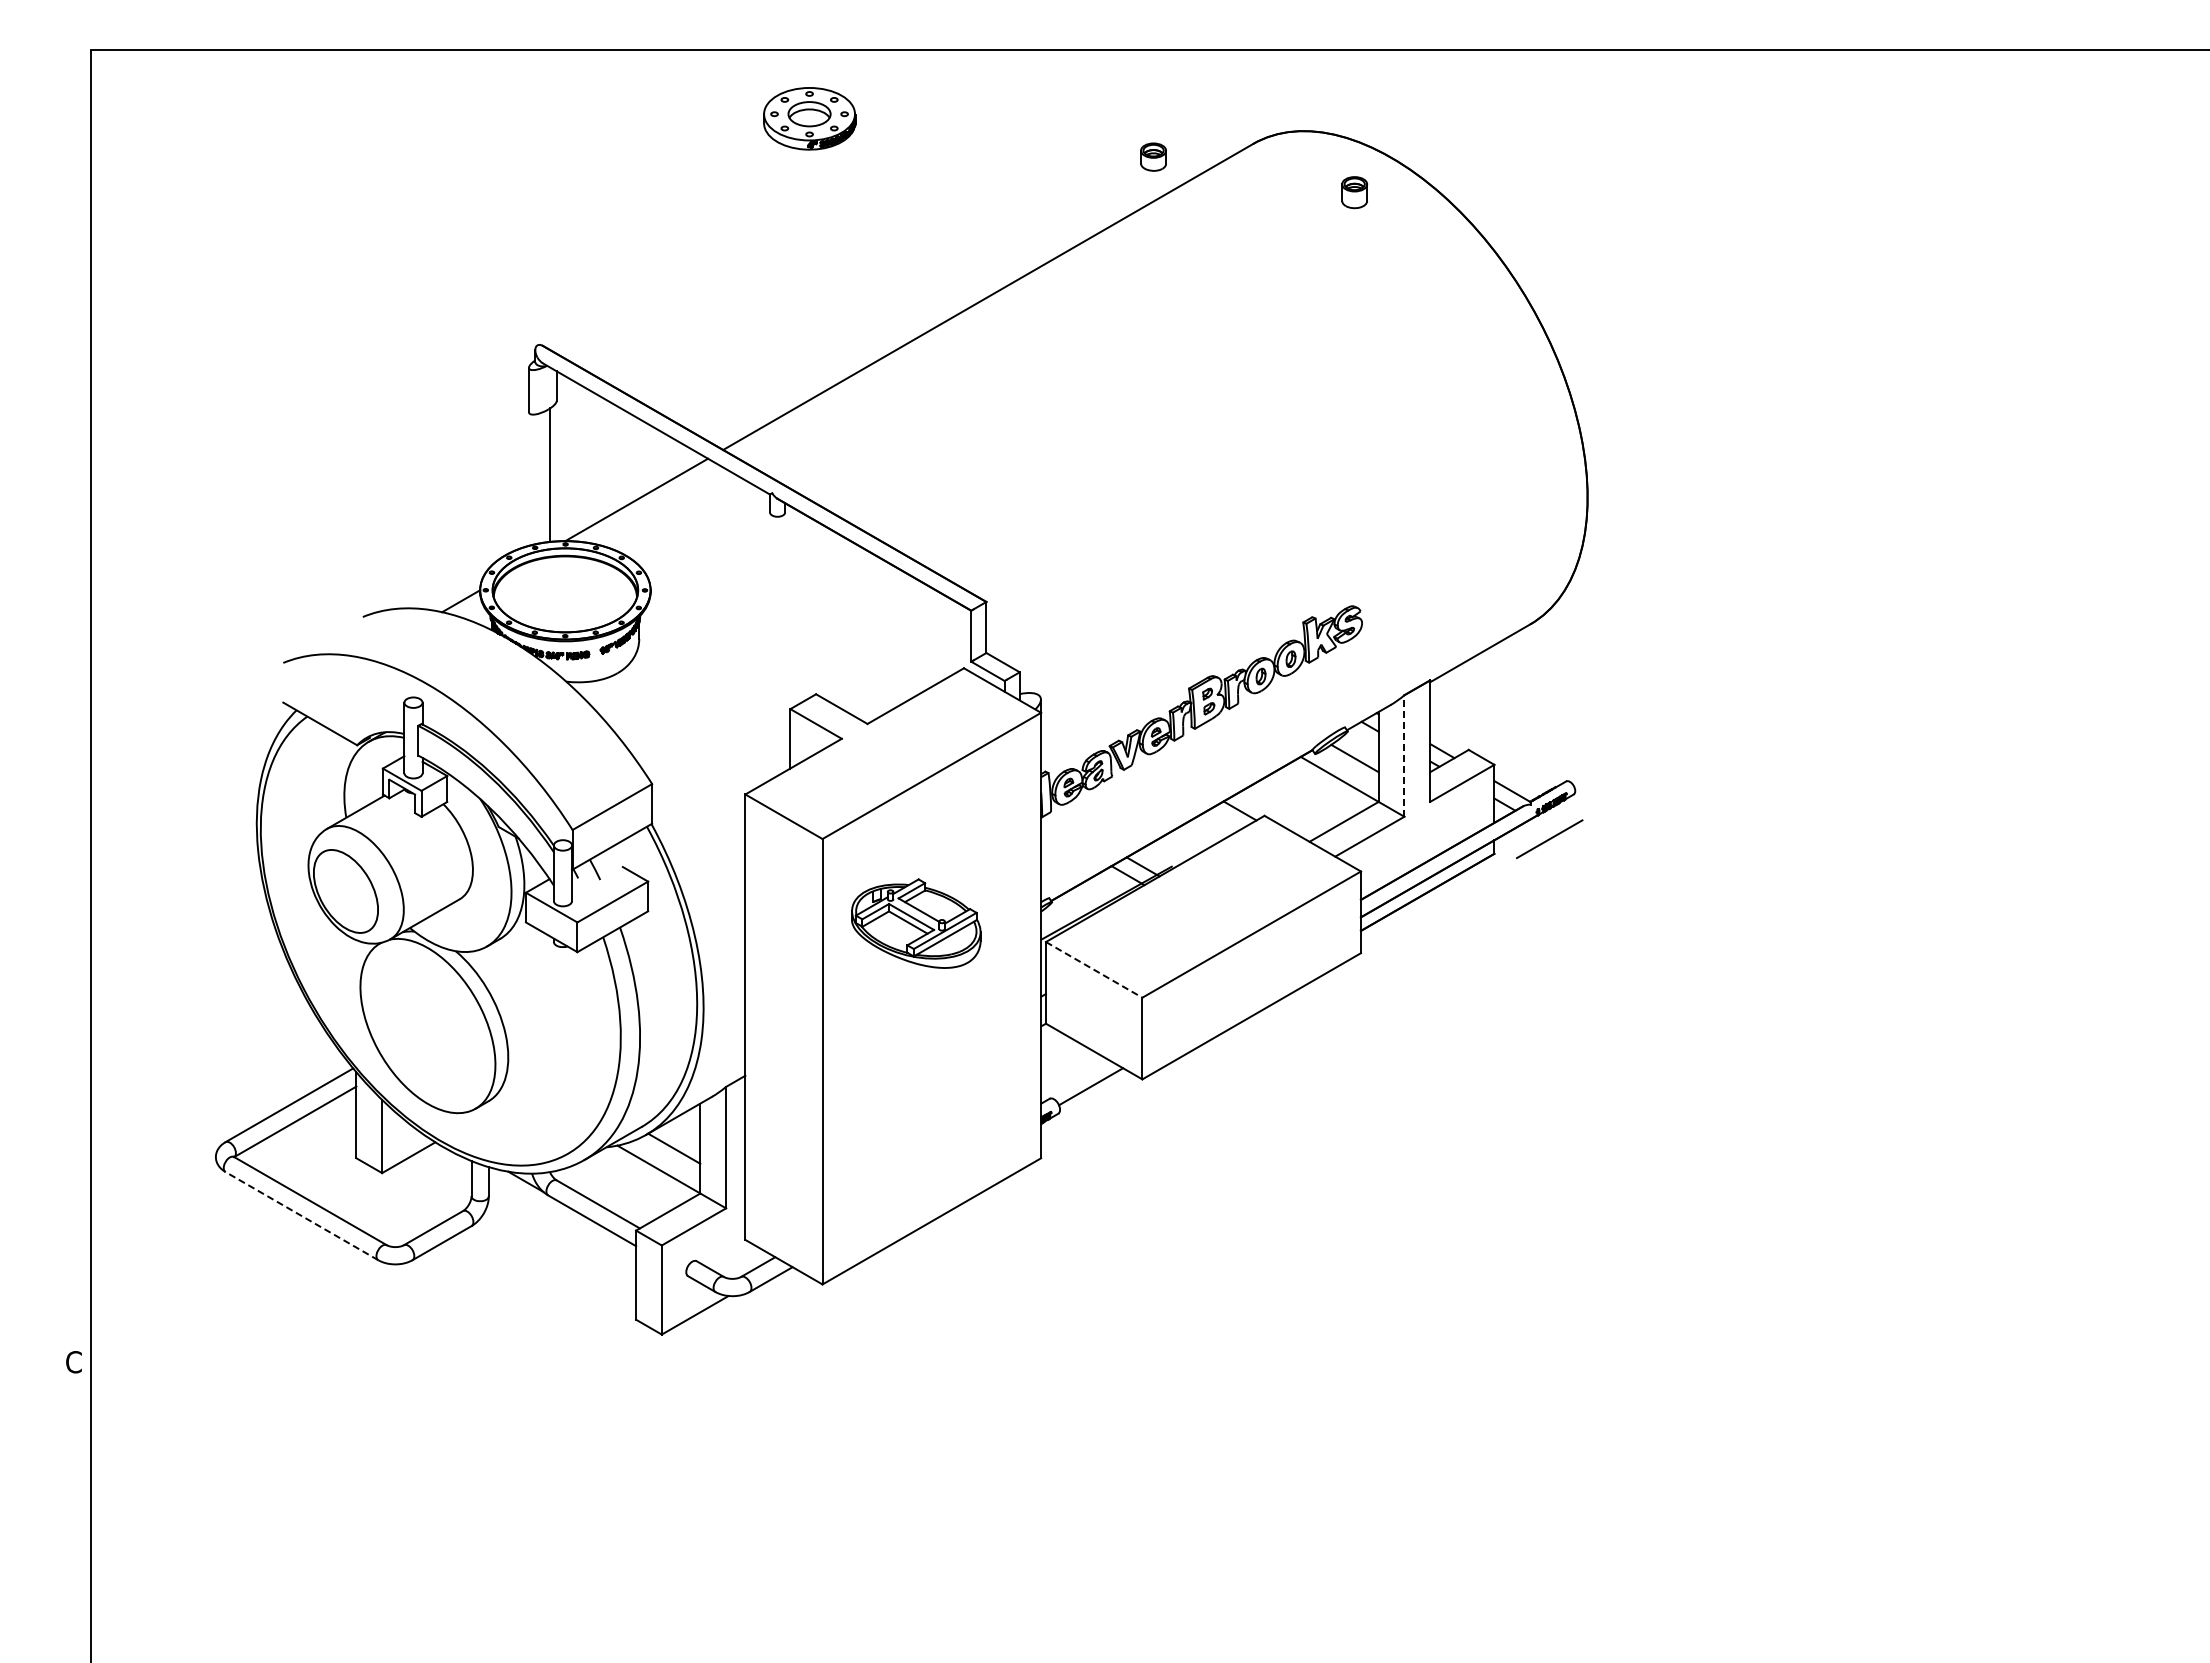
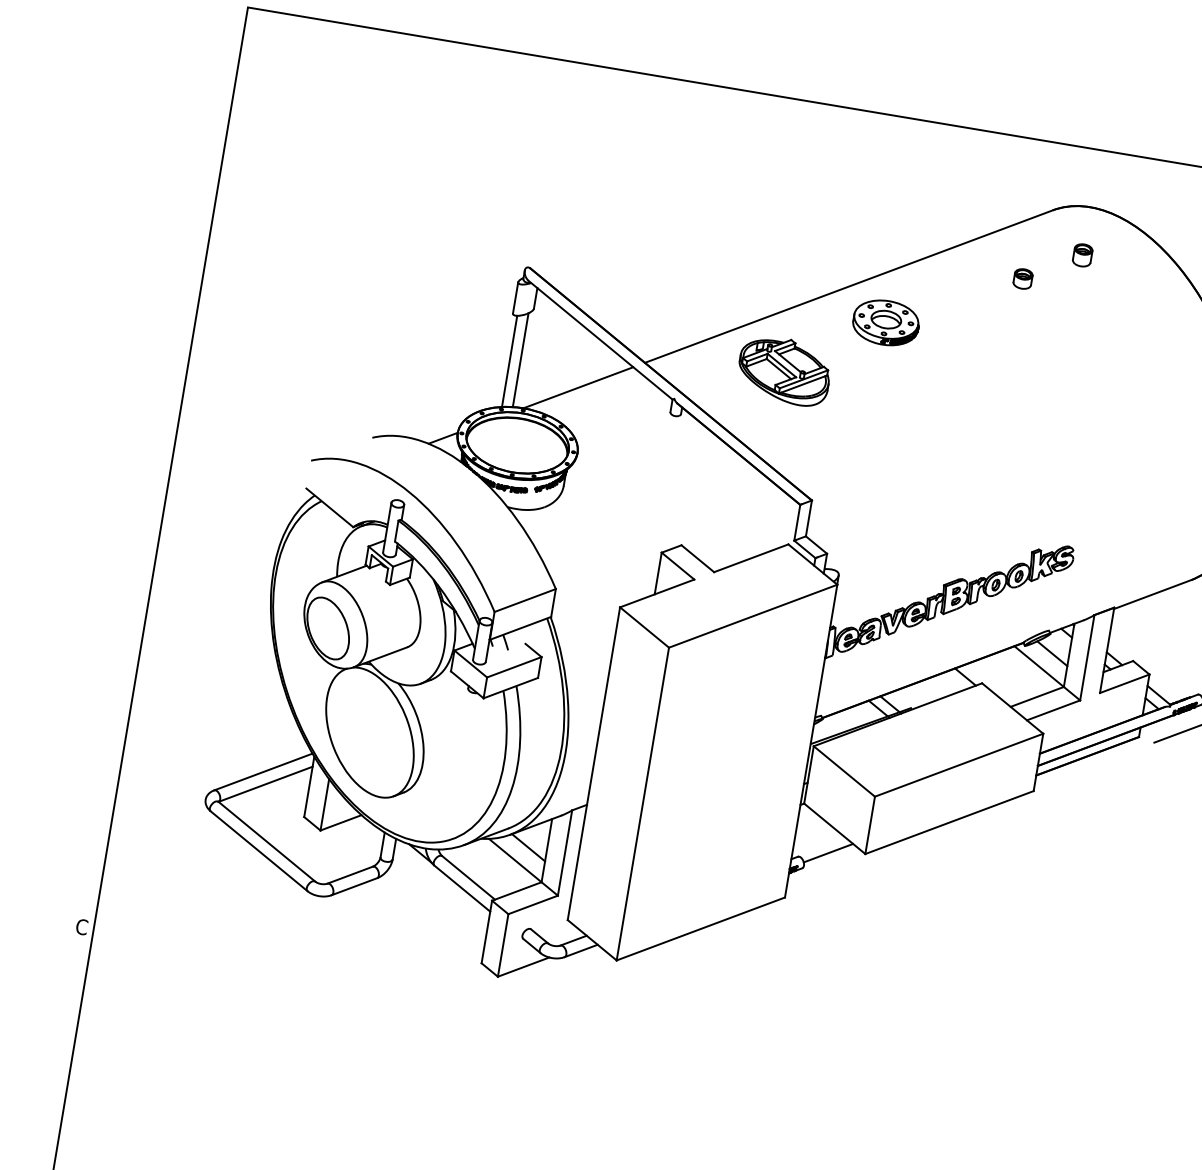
part: (809, 118) -> (885, 322), moved
part: (1153, 156) -> (1023, 278), moved
part: (1354, 192) -> (1082, 255), moved
line: (535, 479) -> (509, 361), added
line: (1404, 756) -> (1087, 658), dashed -> solid
part: (916, 923) -> (784, 370), moved
line: (1094, 969) -> (844, 771), dashed -> solid
line: (301, 1215) -> (258, 850), dashed -> solid

